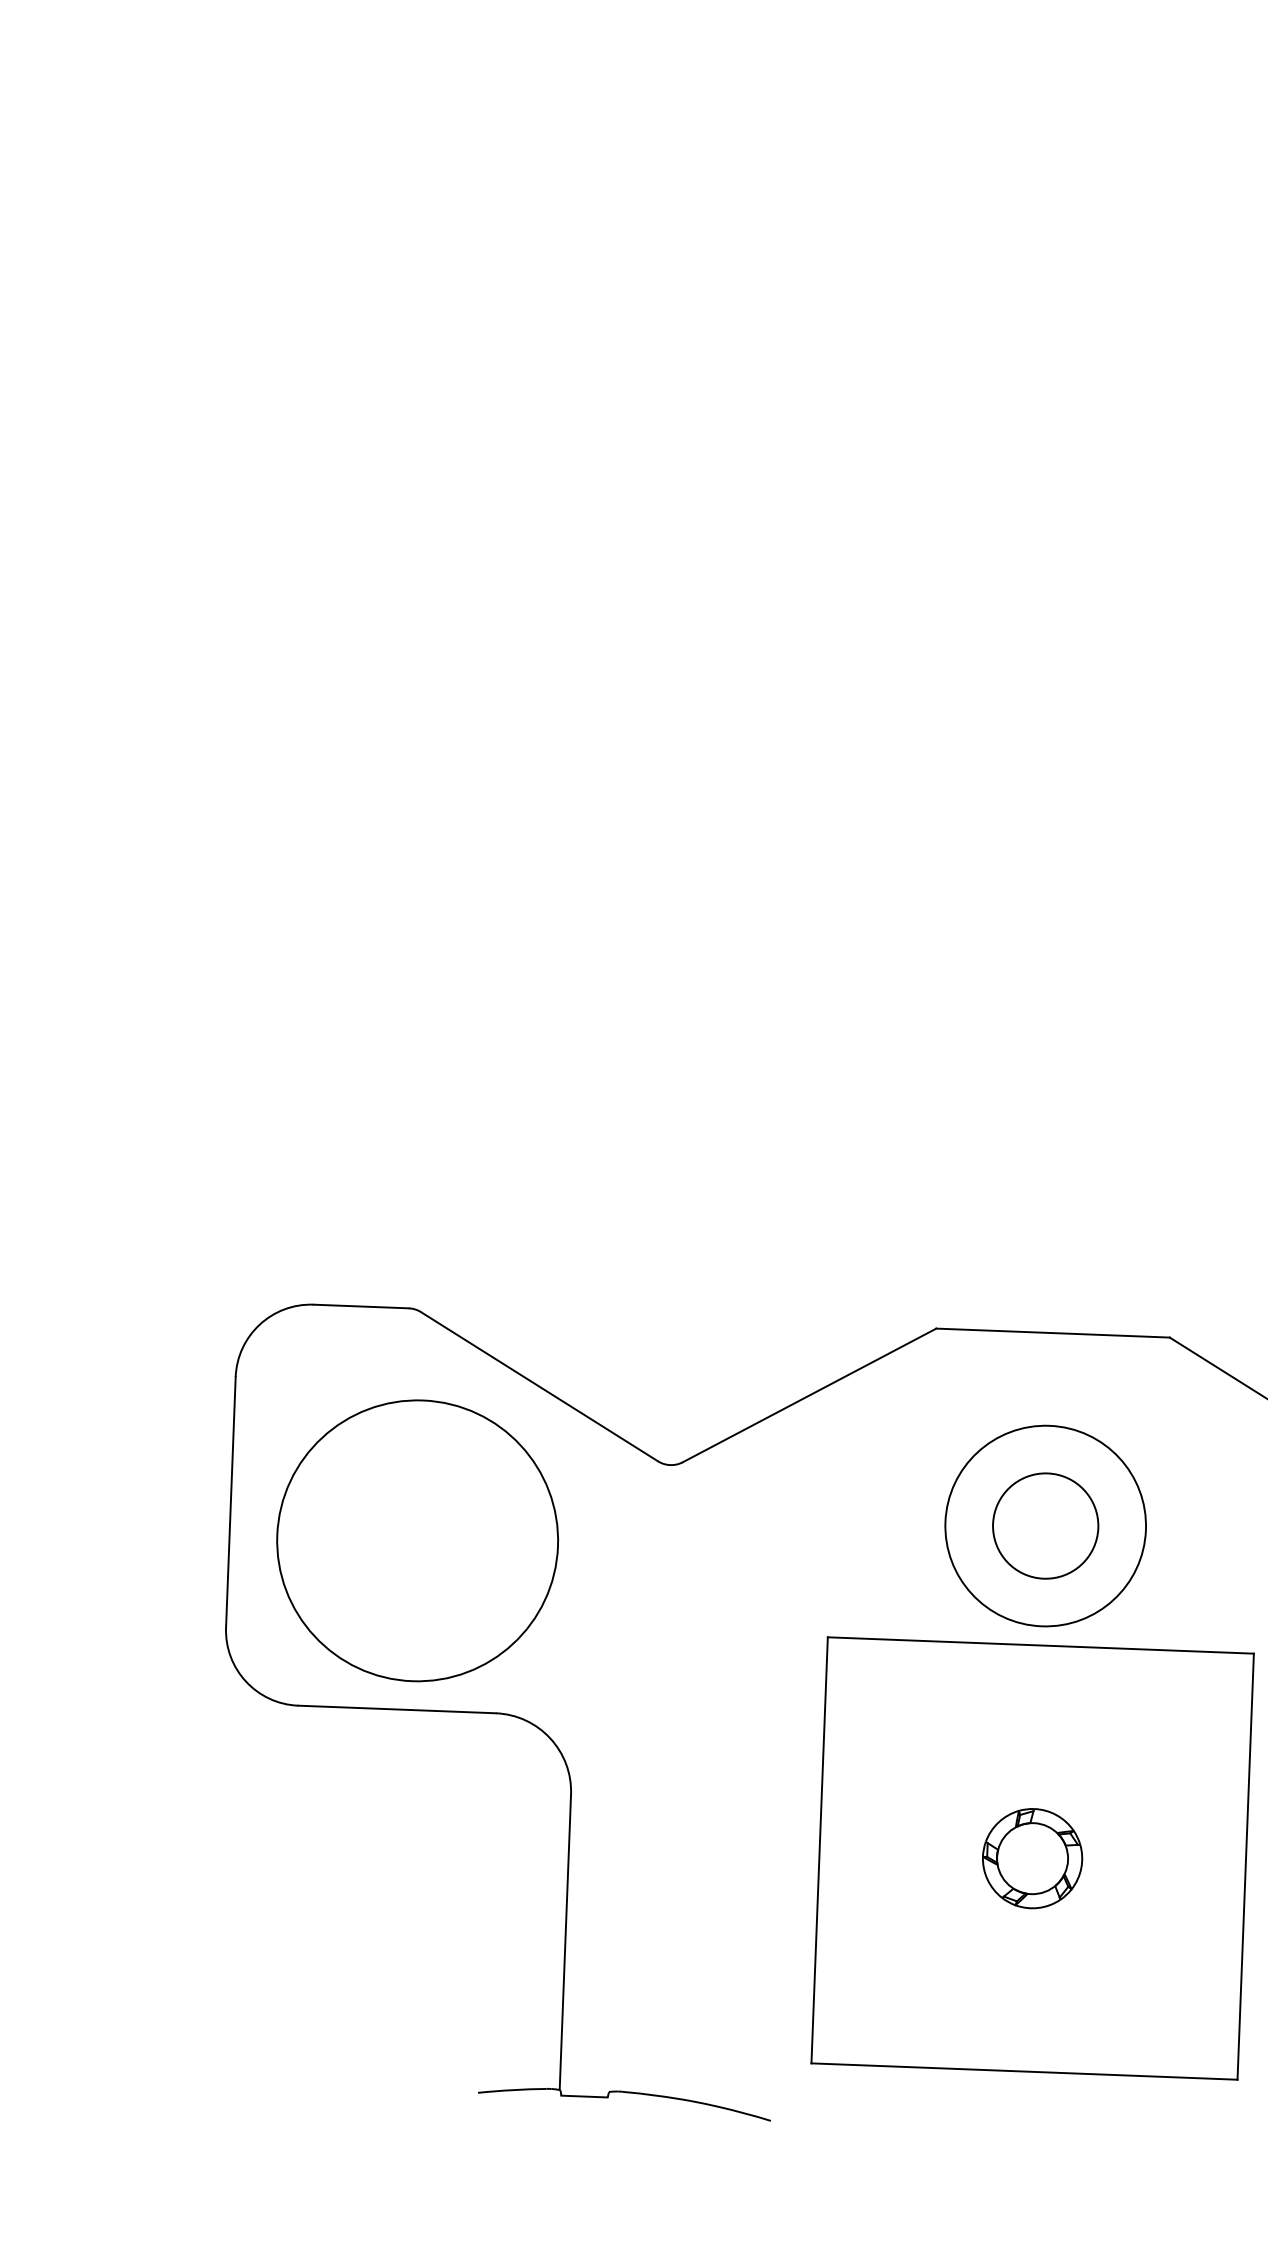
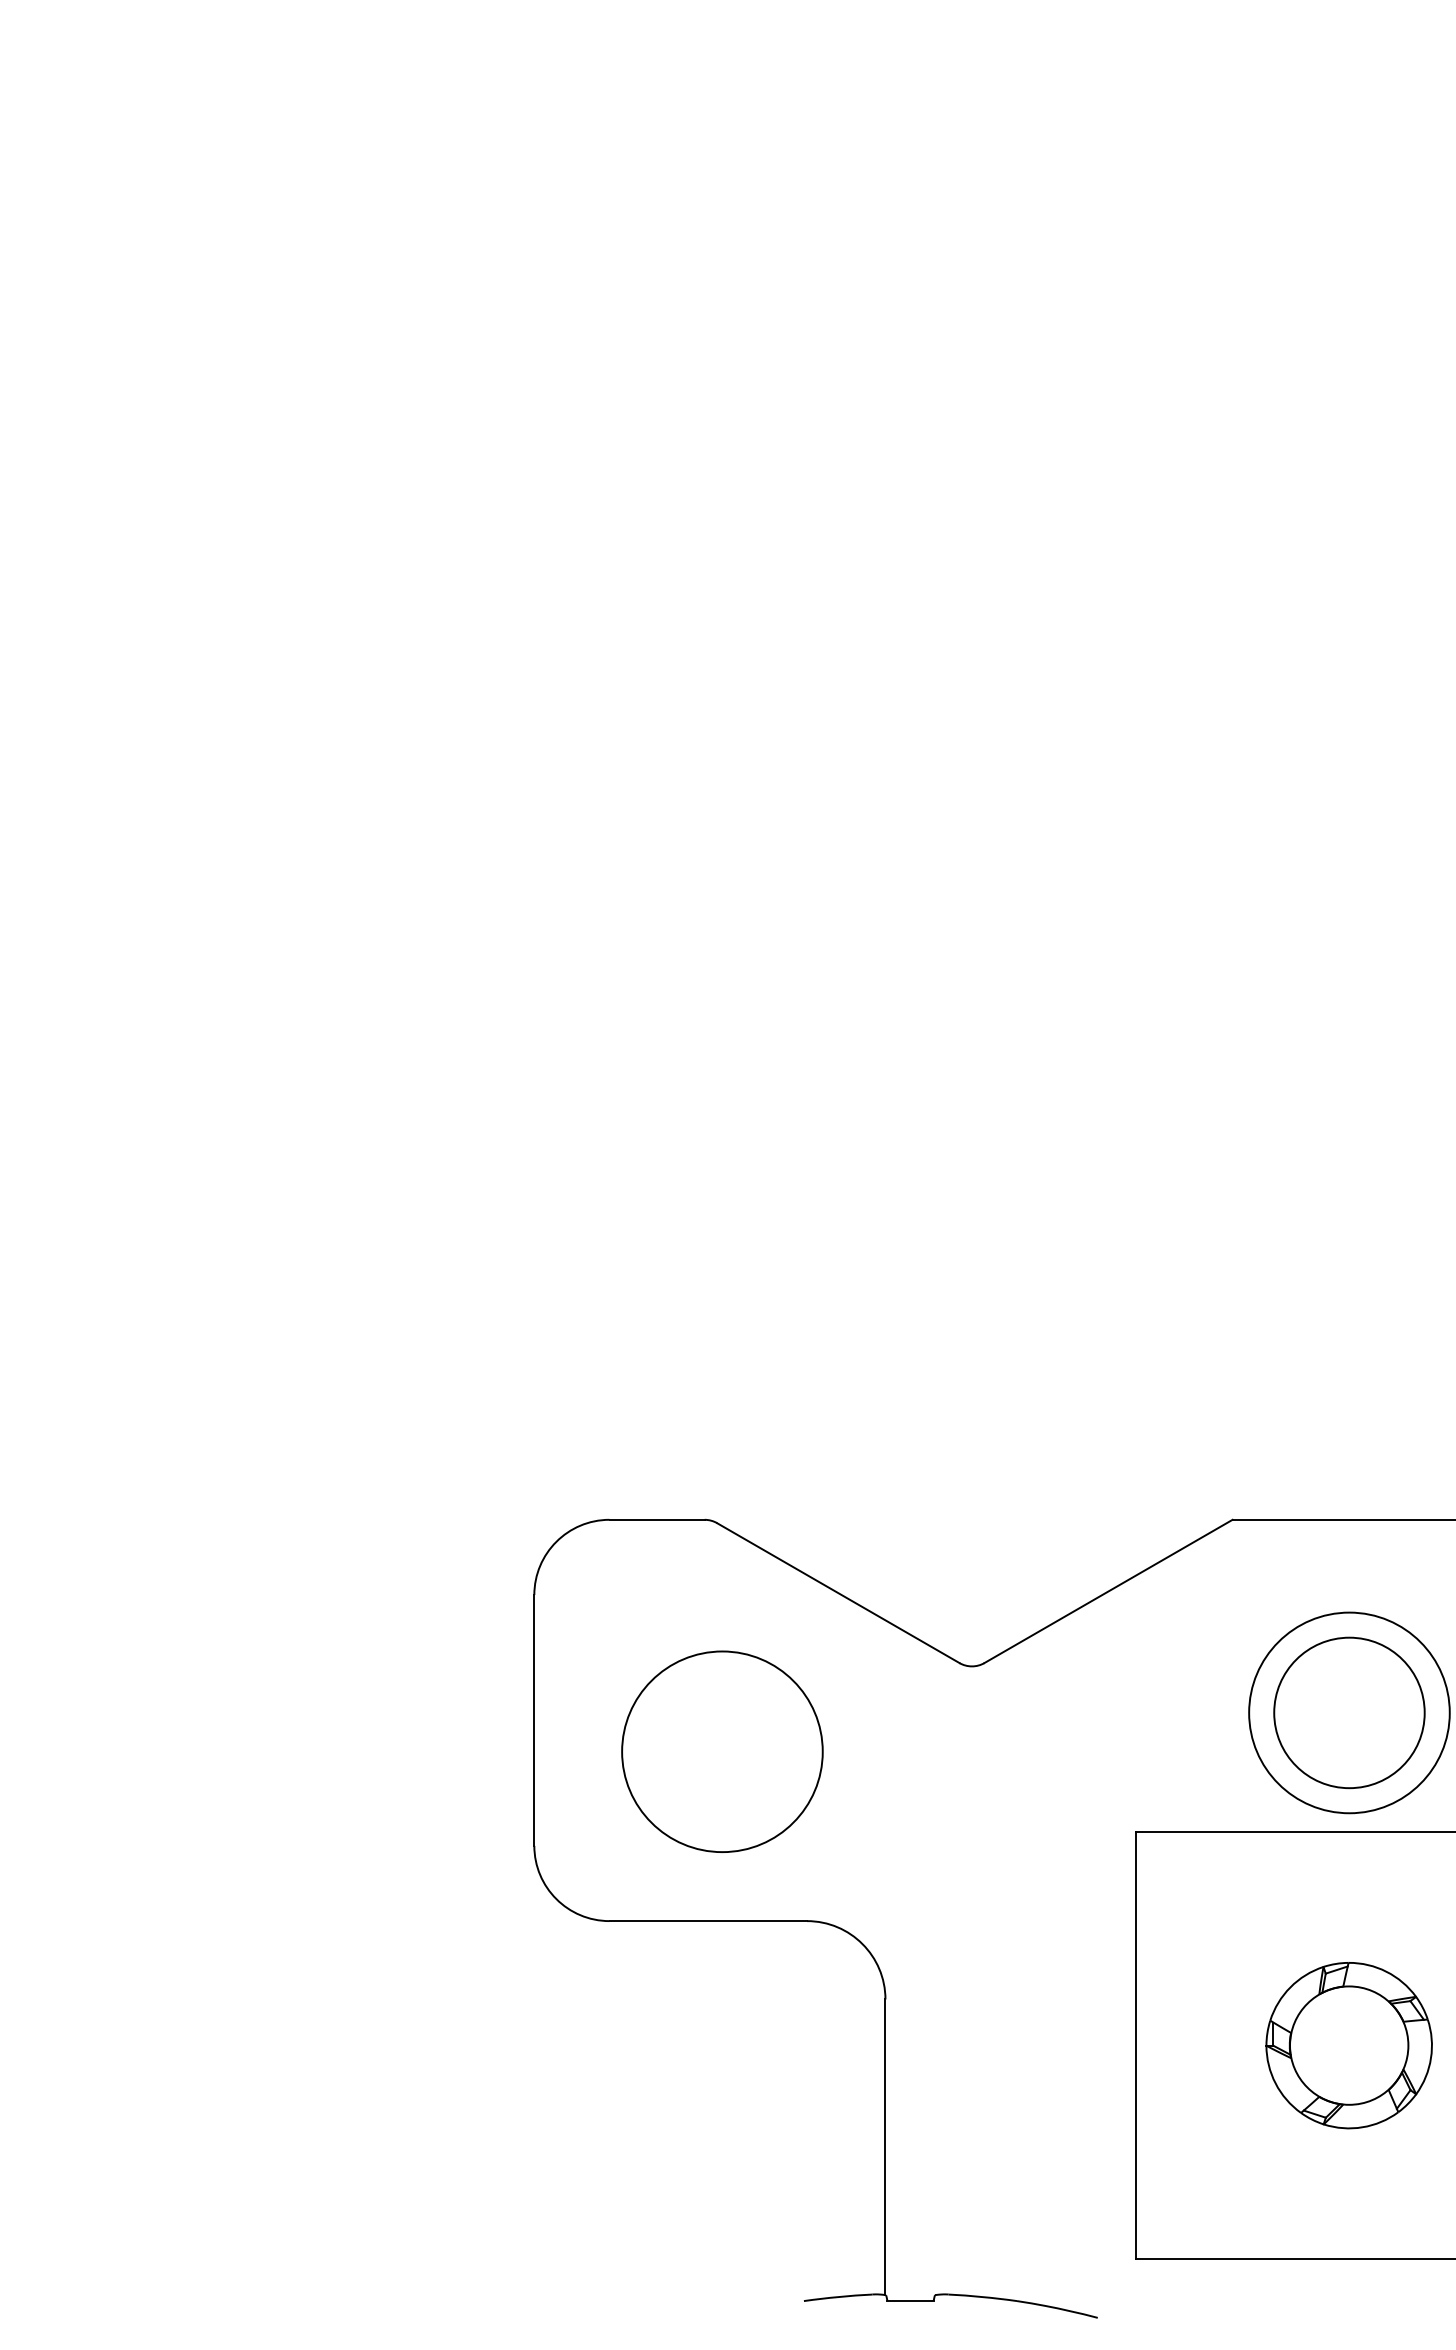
circle: (1045, 1525) -> (1349, 1712), size x1.43
circle: (417, 1540) -> (722, 1751), size x0.71
part: (1031, 1858) -> (1348, 2045), size x1.67

